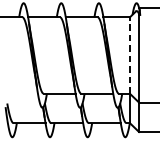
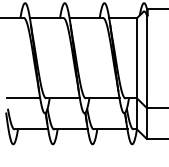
line: (130, 54) -> (137, 57), dashed -> solid
line: (22, 93) -> (23, 98), added

